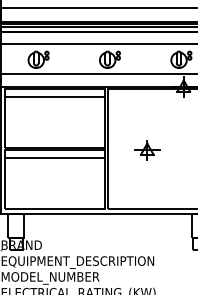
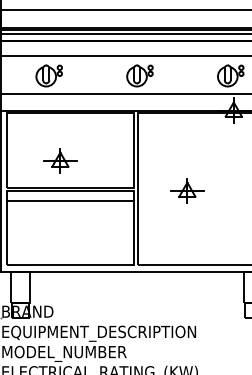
line: (54, 97) -> (69, 123), removed
part: (47, 126) -> (60, 160), added

